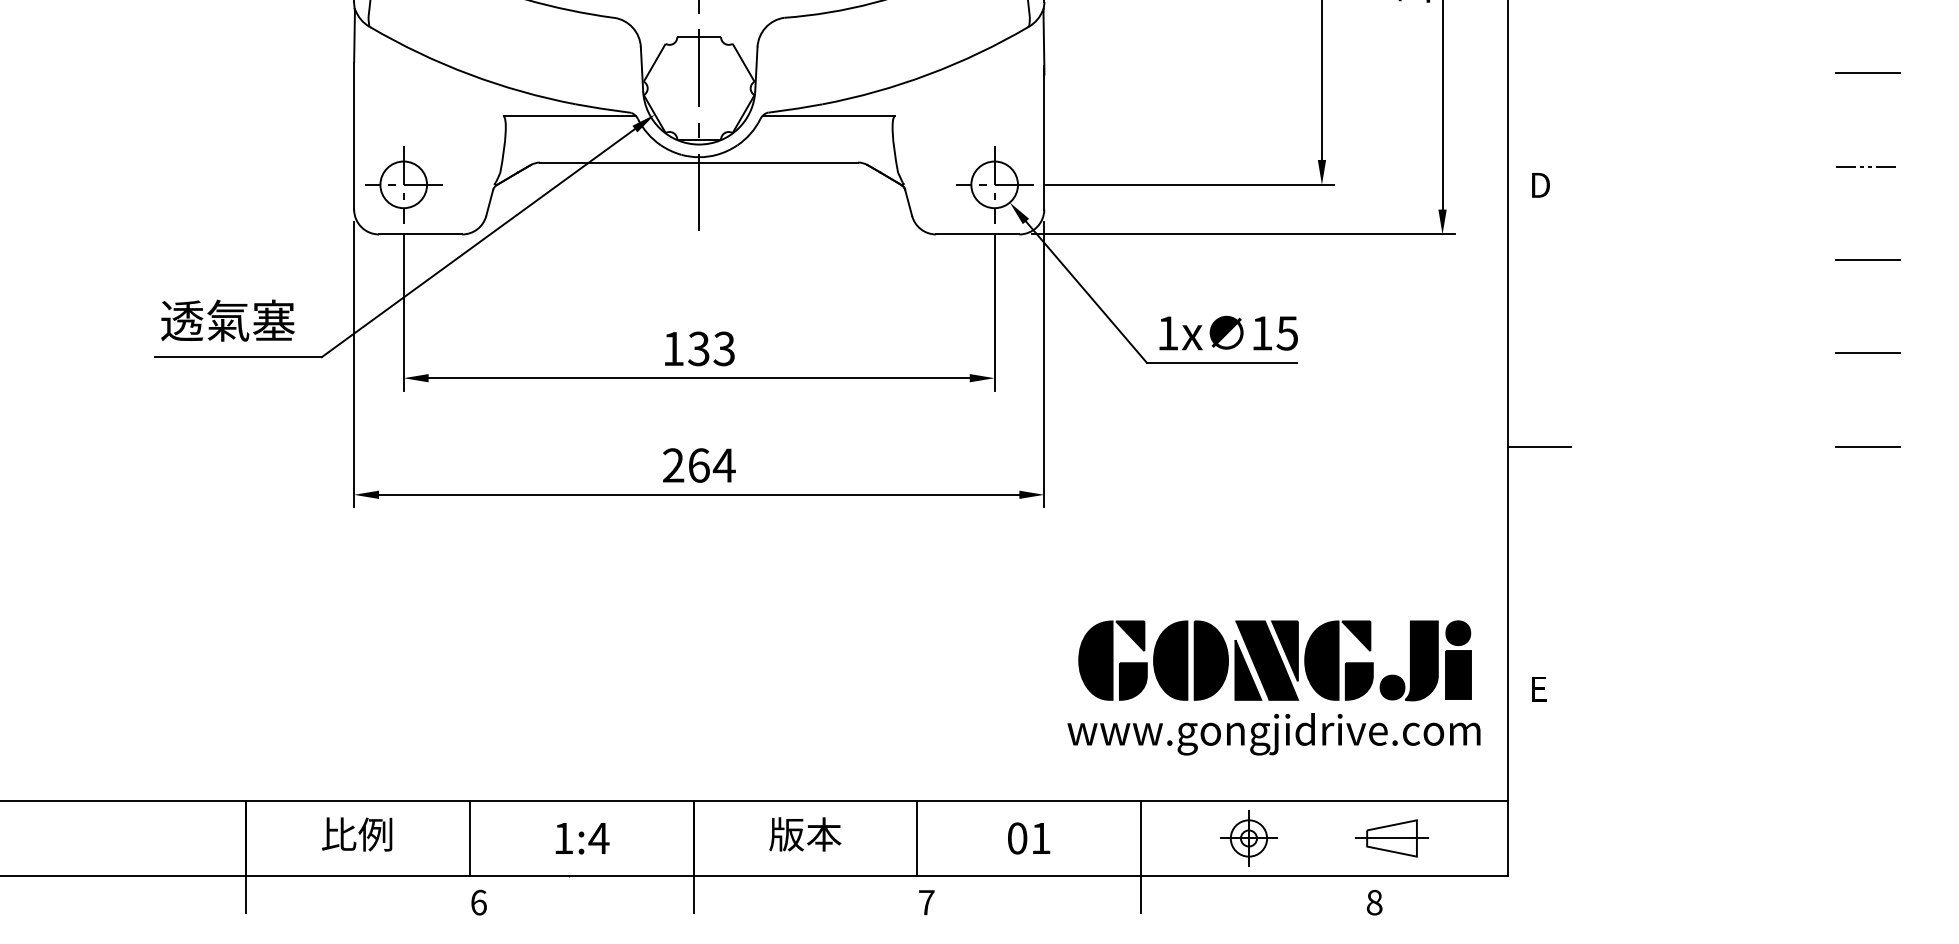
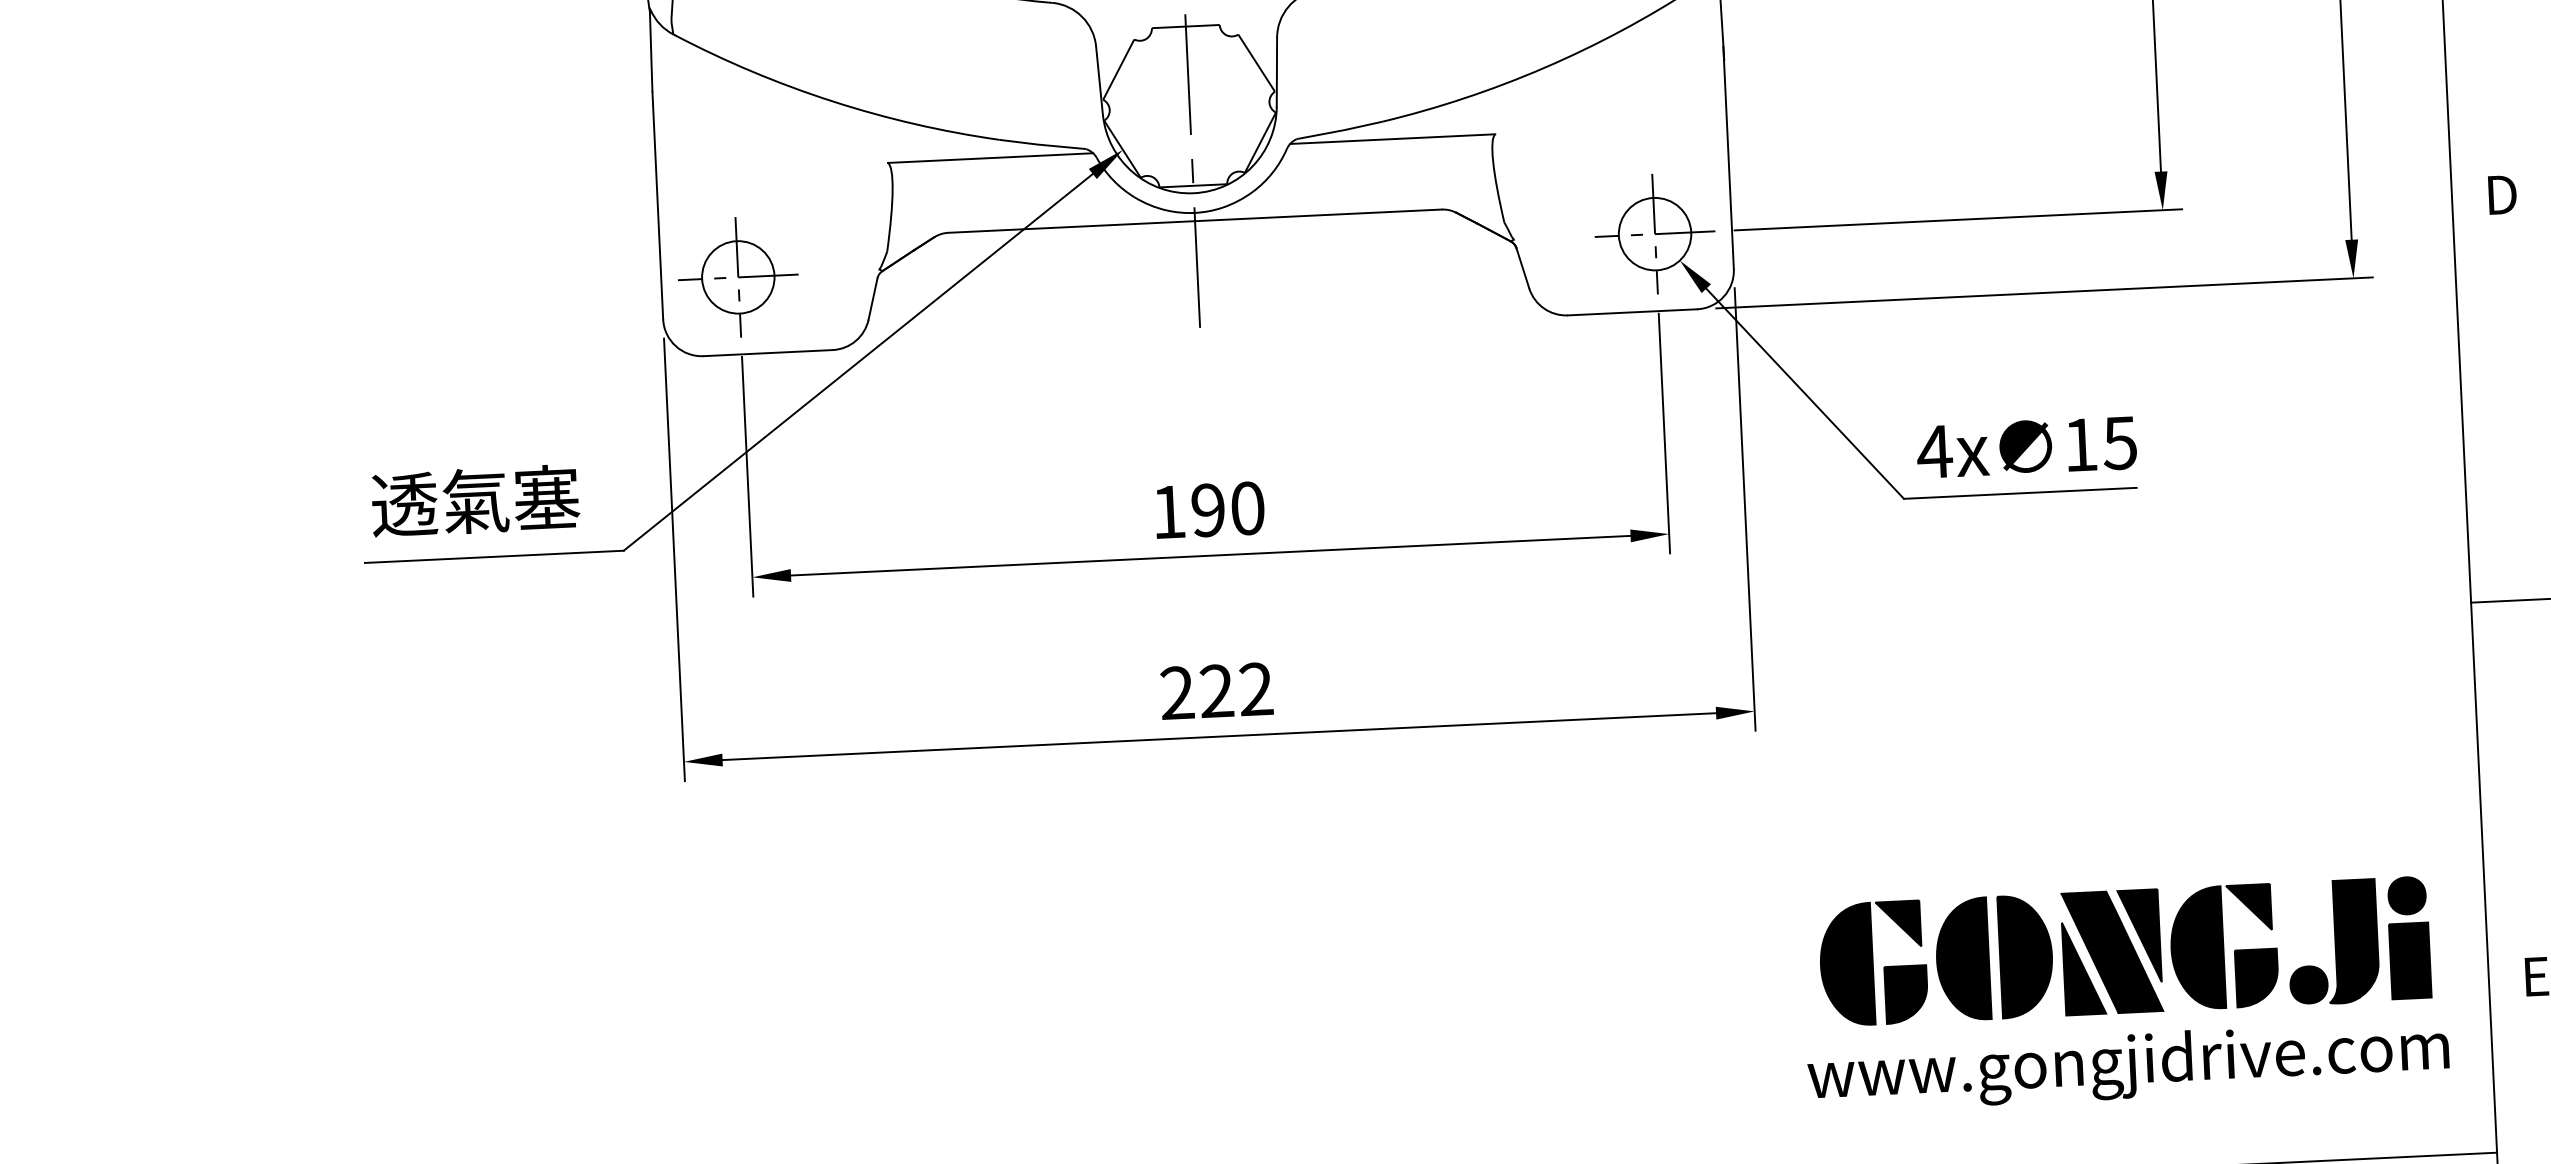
text: (1167, 333) -> (1934, 452), 1x -> 4x
text: (711, 348) -> (1227, 508), 133 -> 190
text: (711, 465) -> (1236, 690), 264 -> 222

